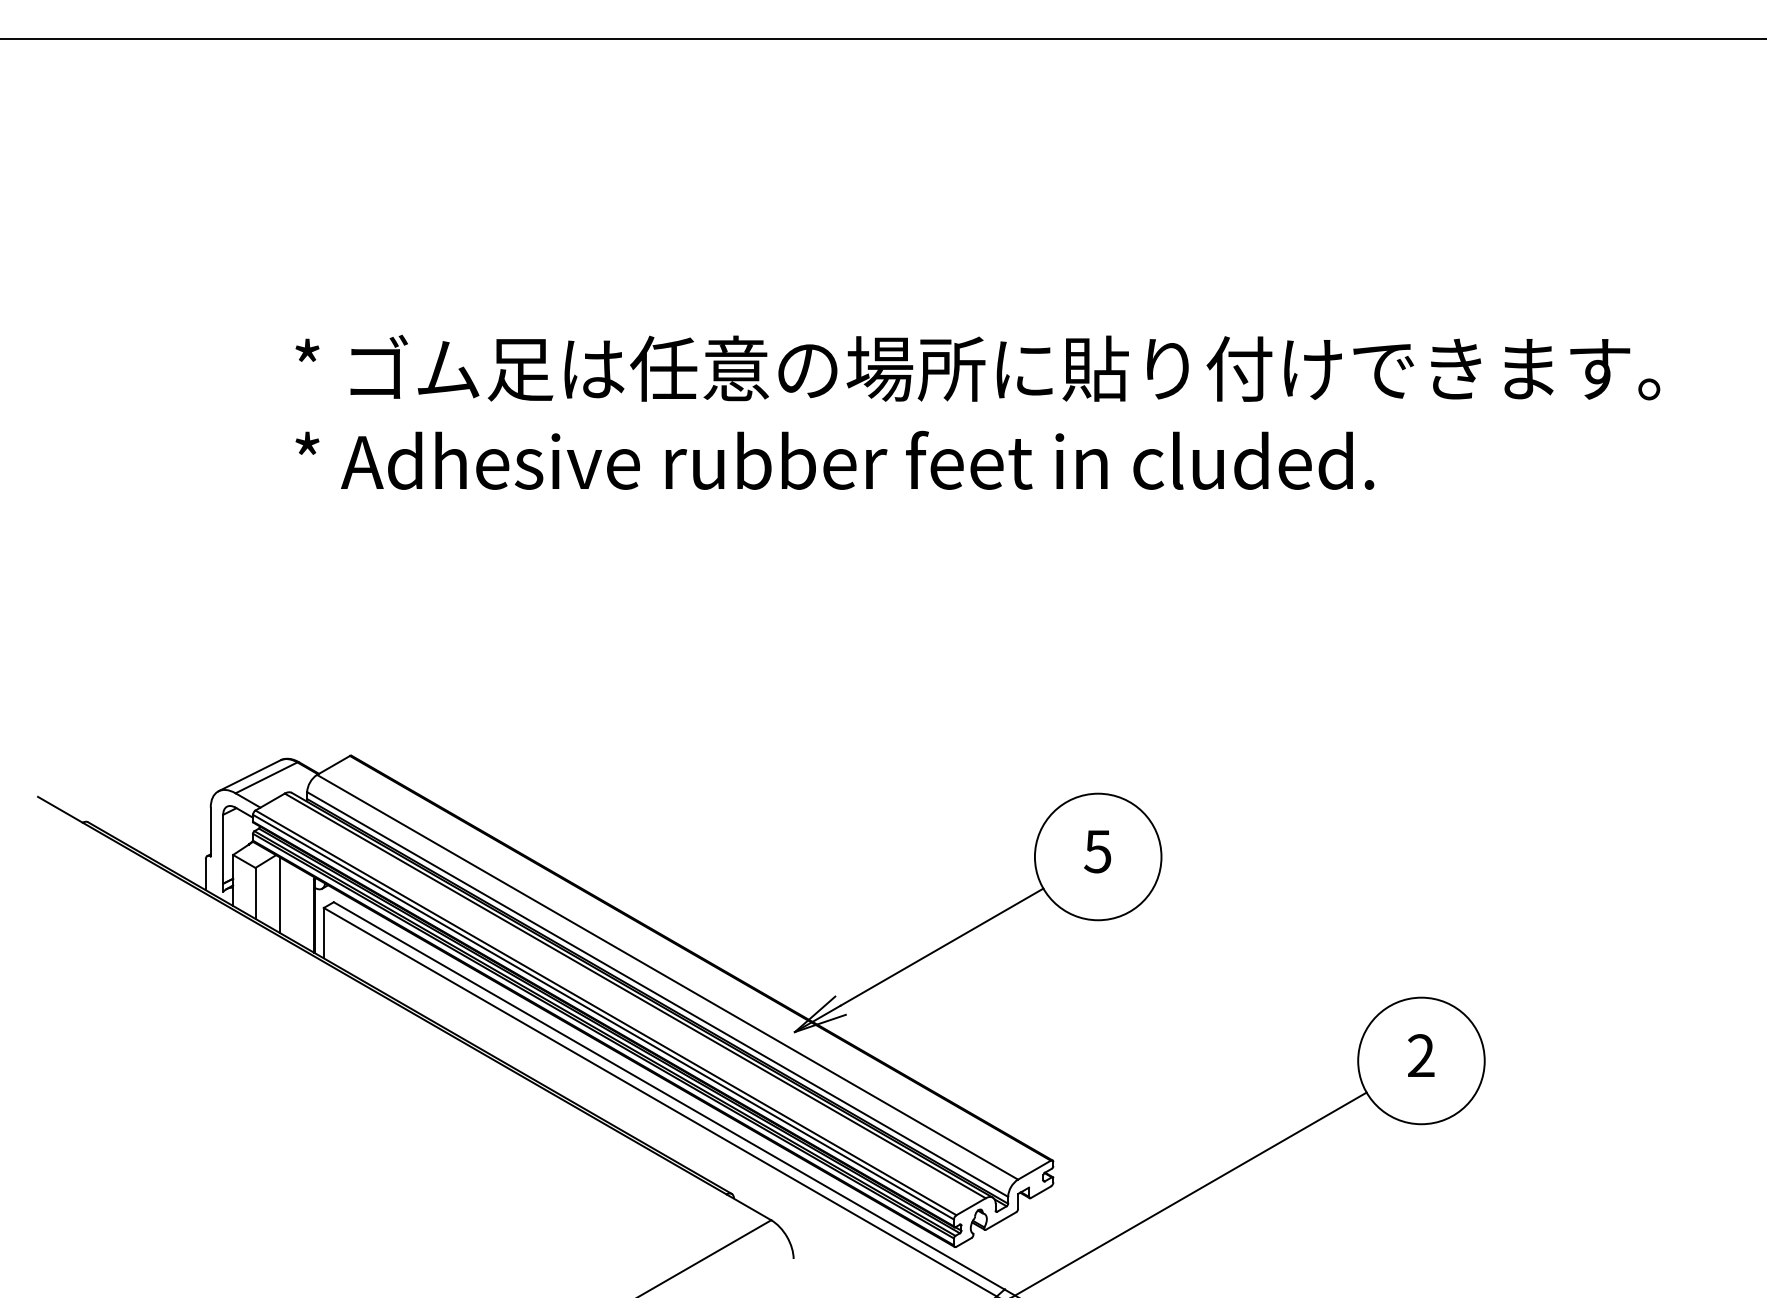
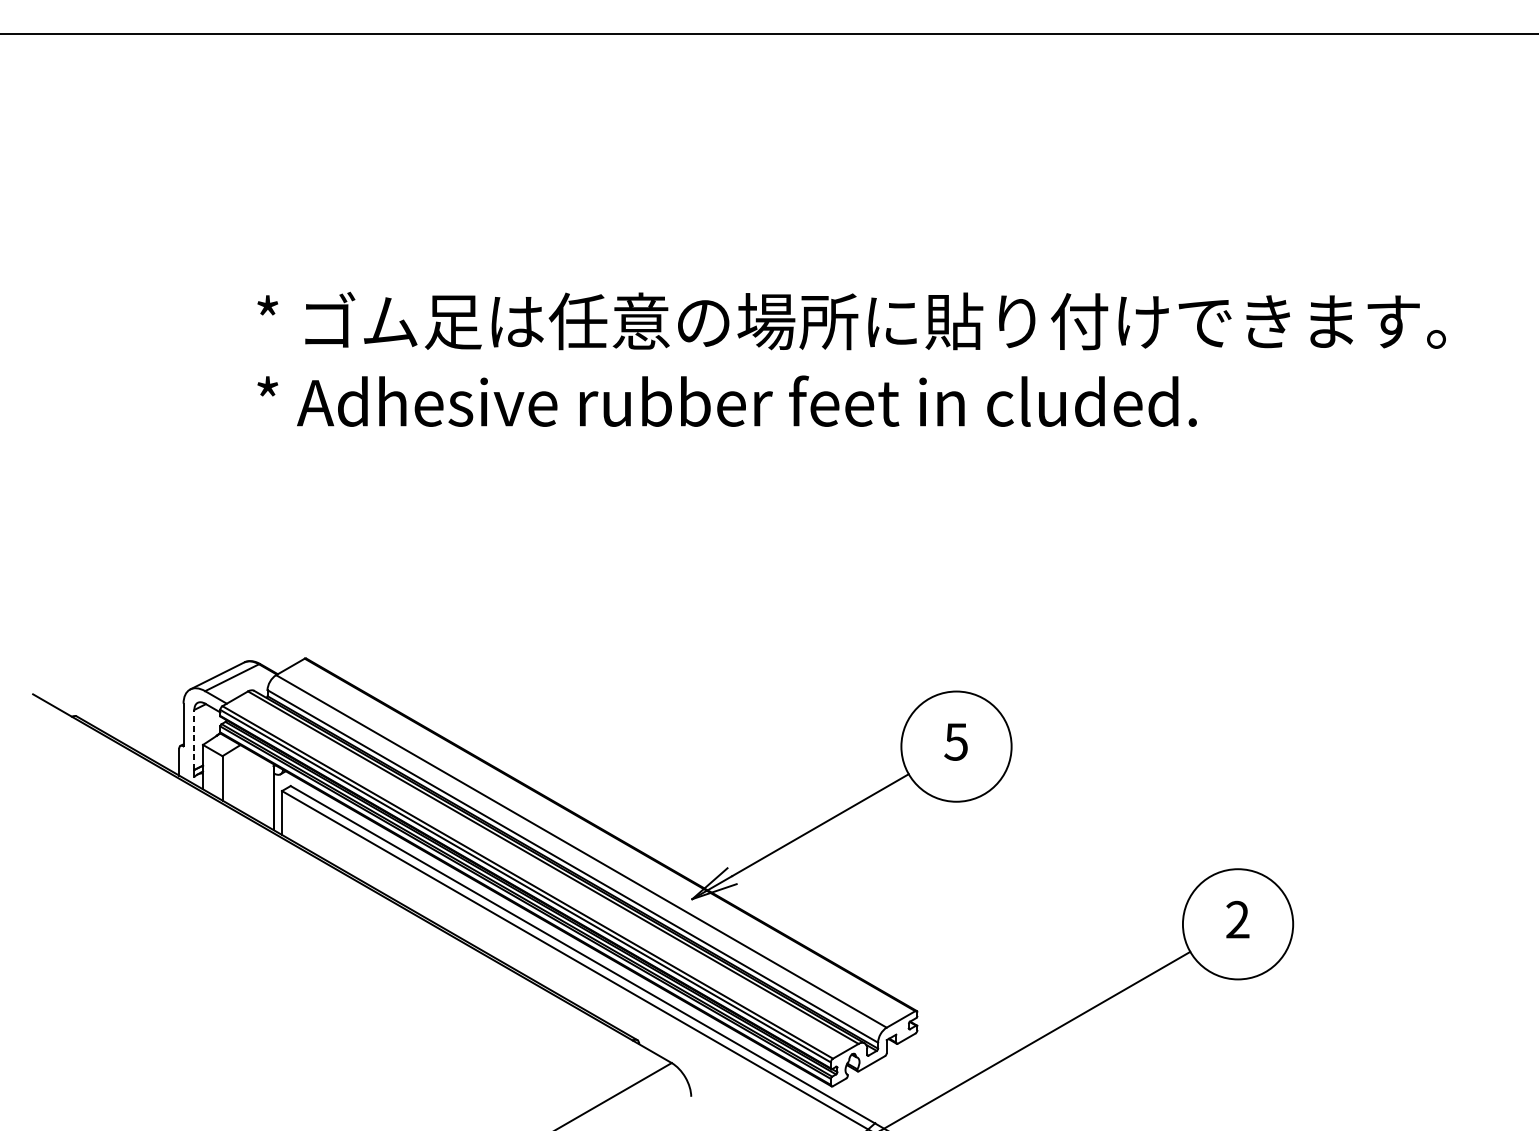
line: (223, 848) -> (194, 739), solid -> dashed
line: (280, 895) -> (244, 780), removed

